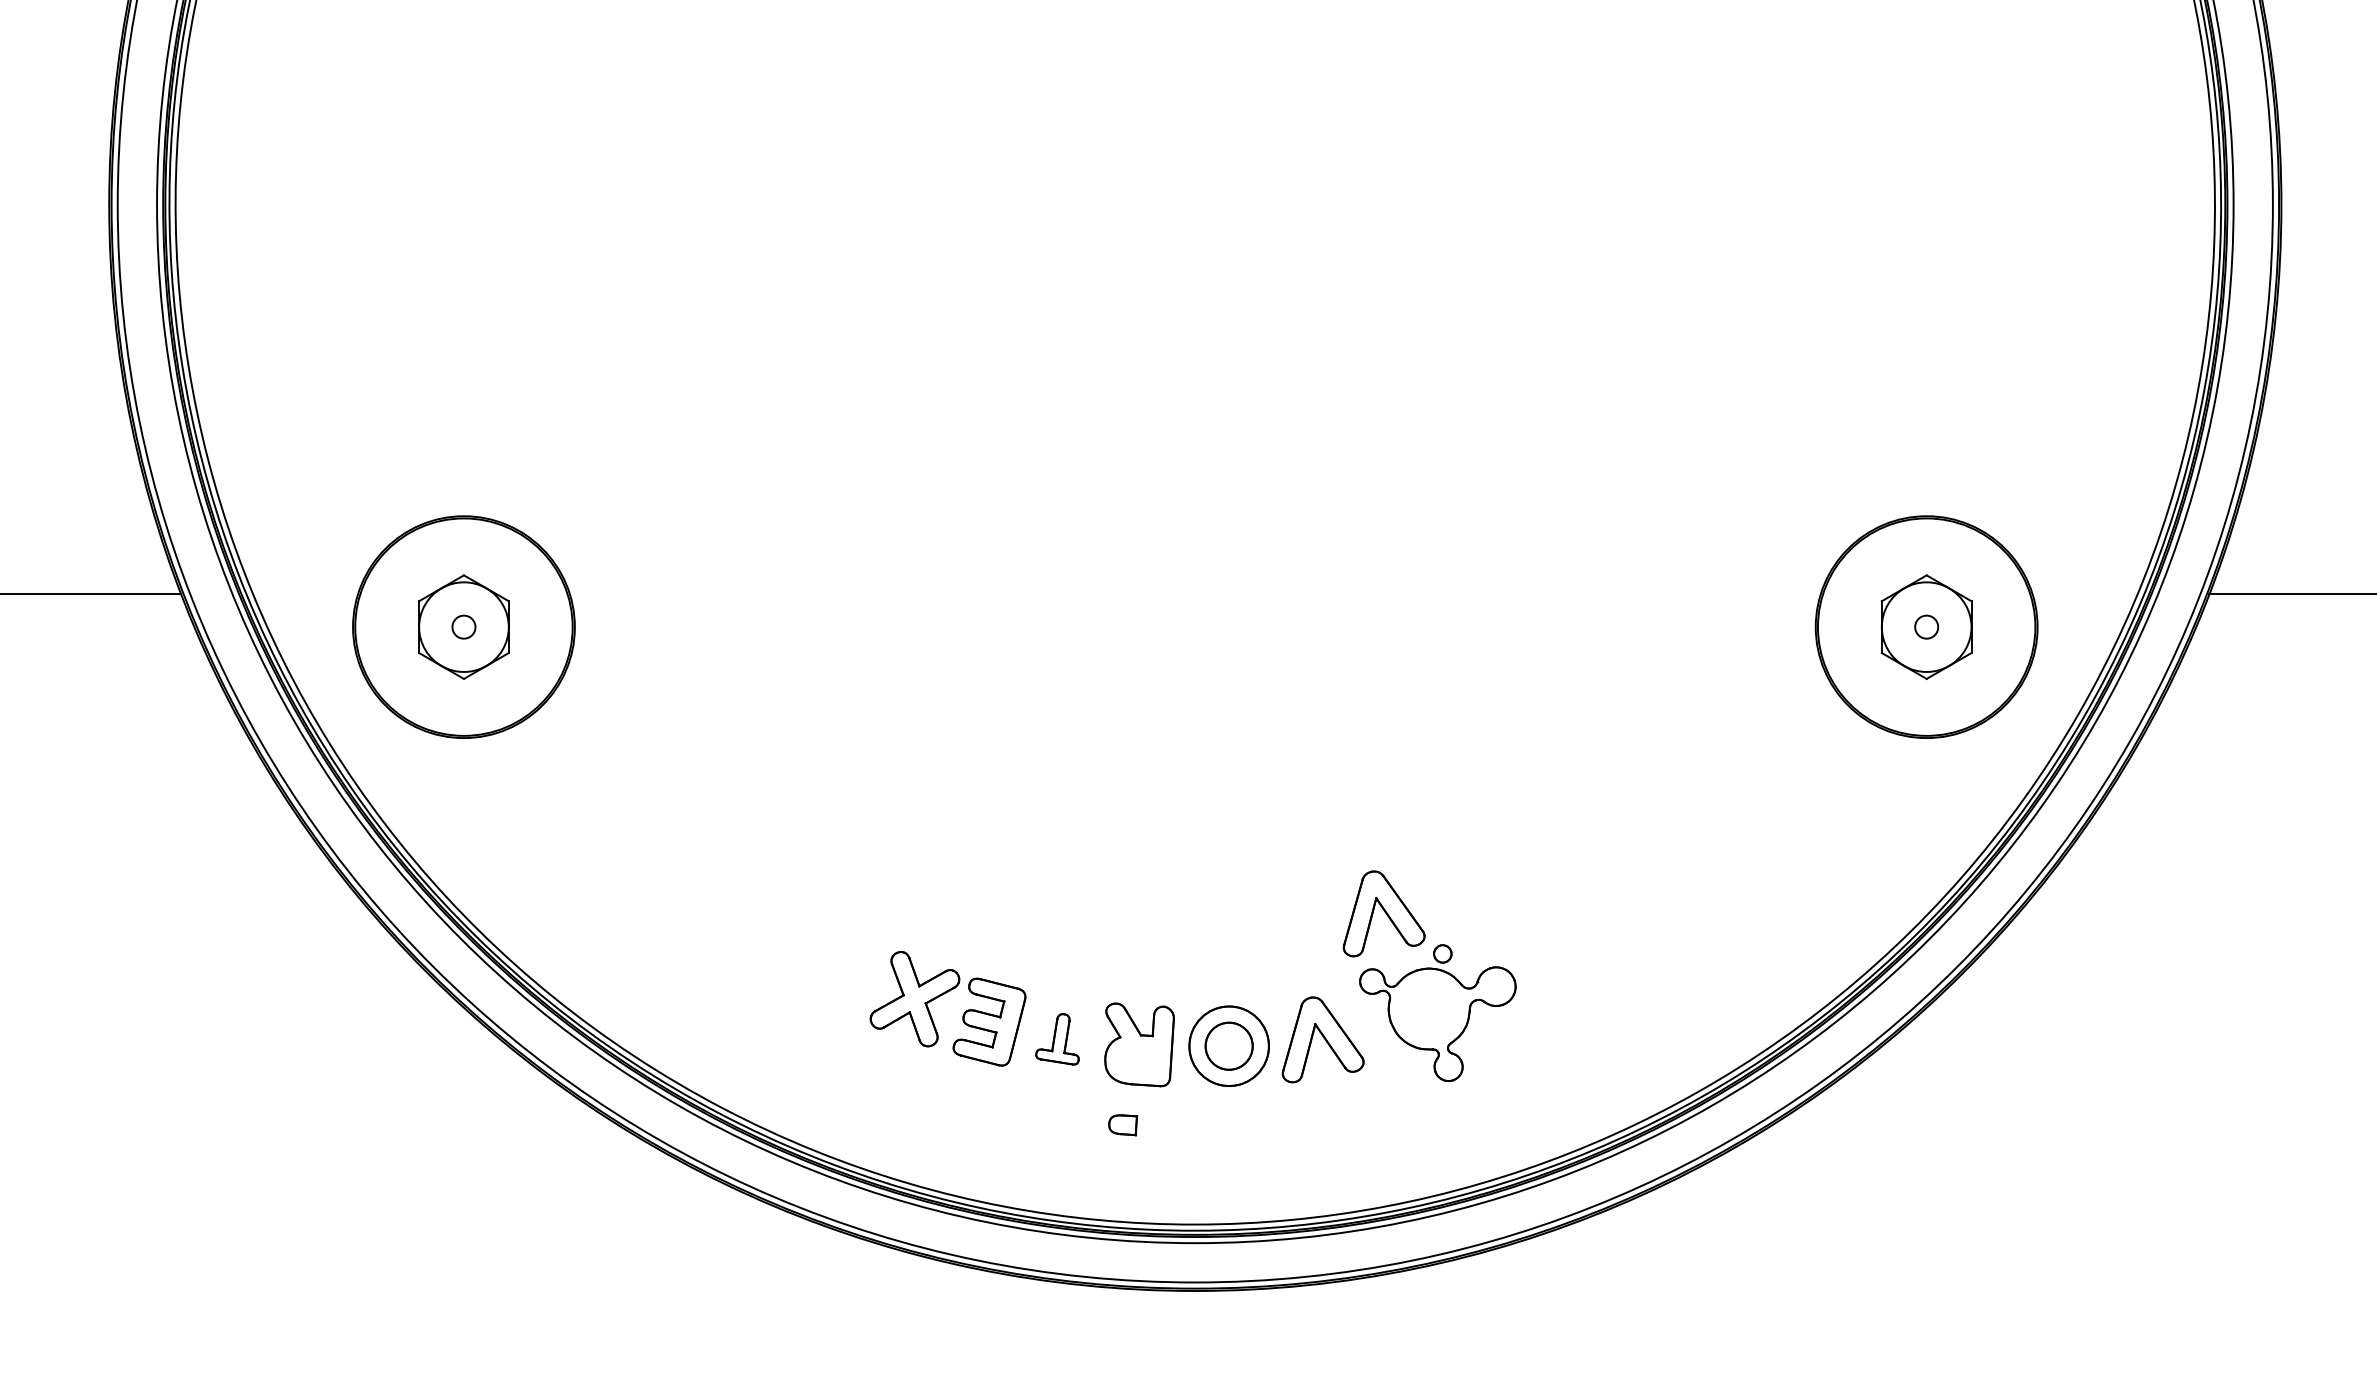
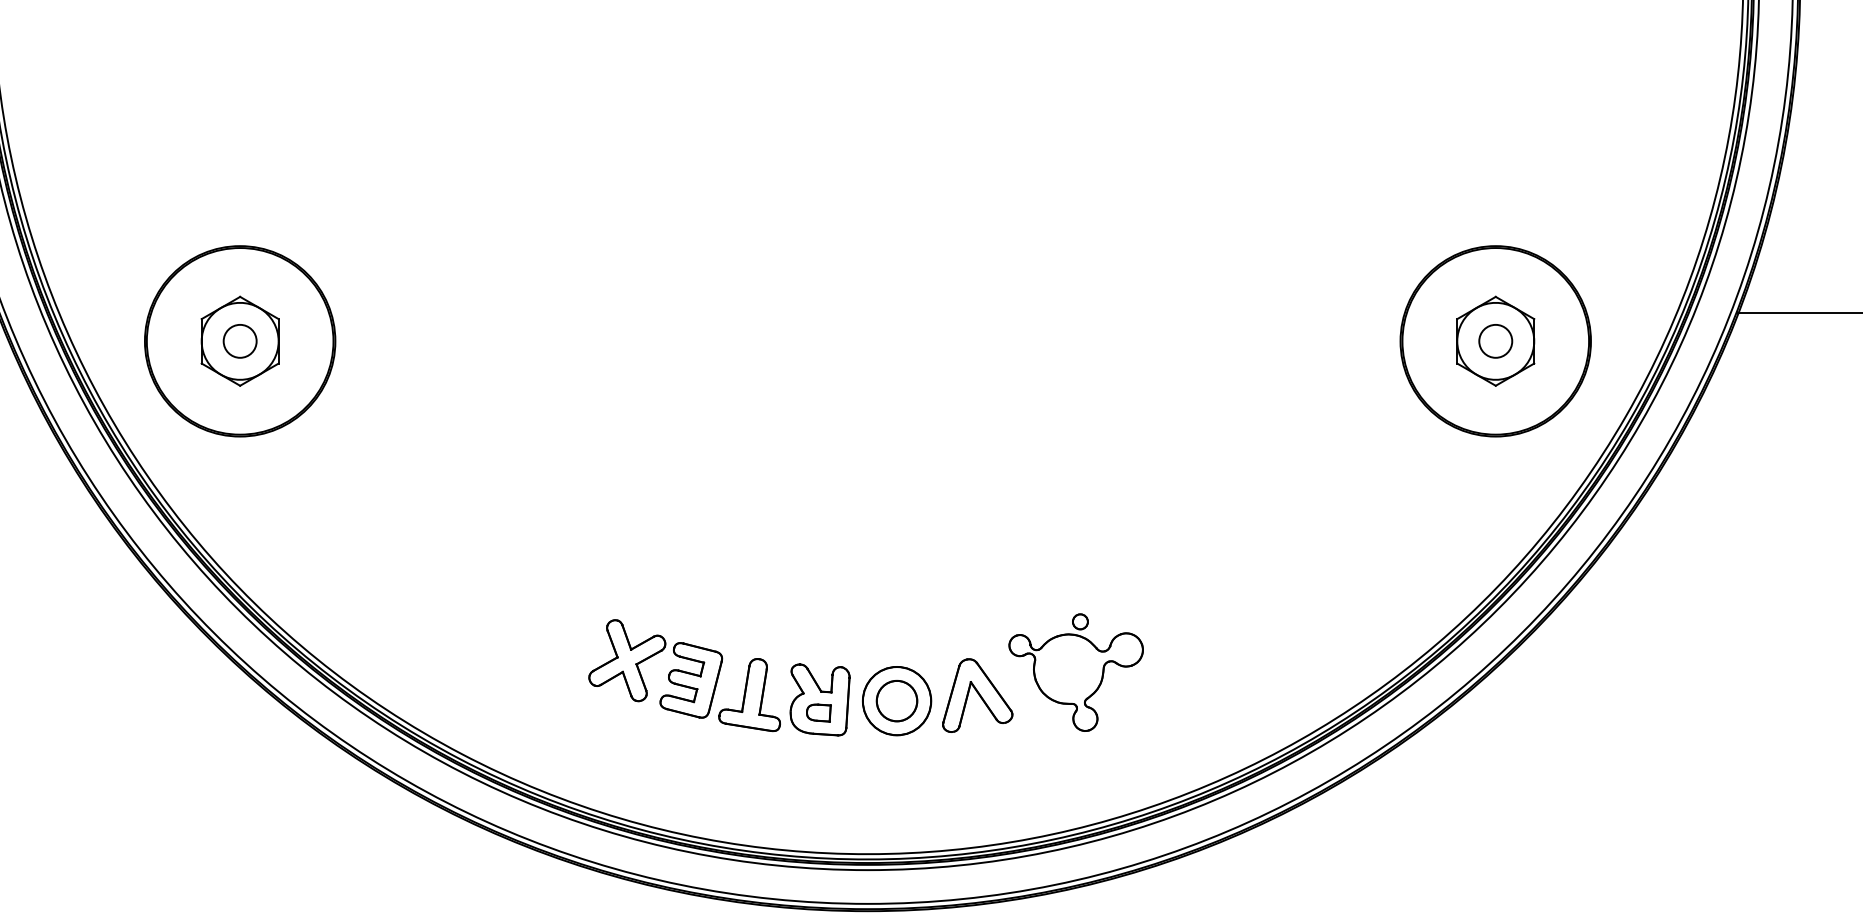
circle: (463, 626) -> (239, 340), size x1.67
circle: (1926, 626) -> (1495, 340), size x1.67
part: (1383, 913) -> (1029, 587), removed
part: (1057, 1039) -> (749, 695), size x1.67
part: (1123, 1125) -> (819, 713), moved

